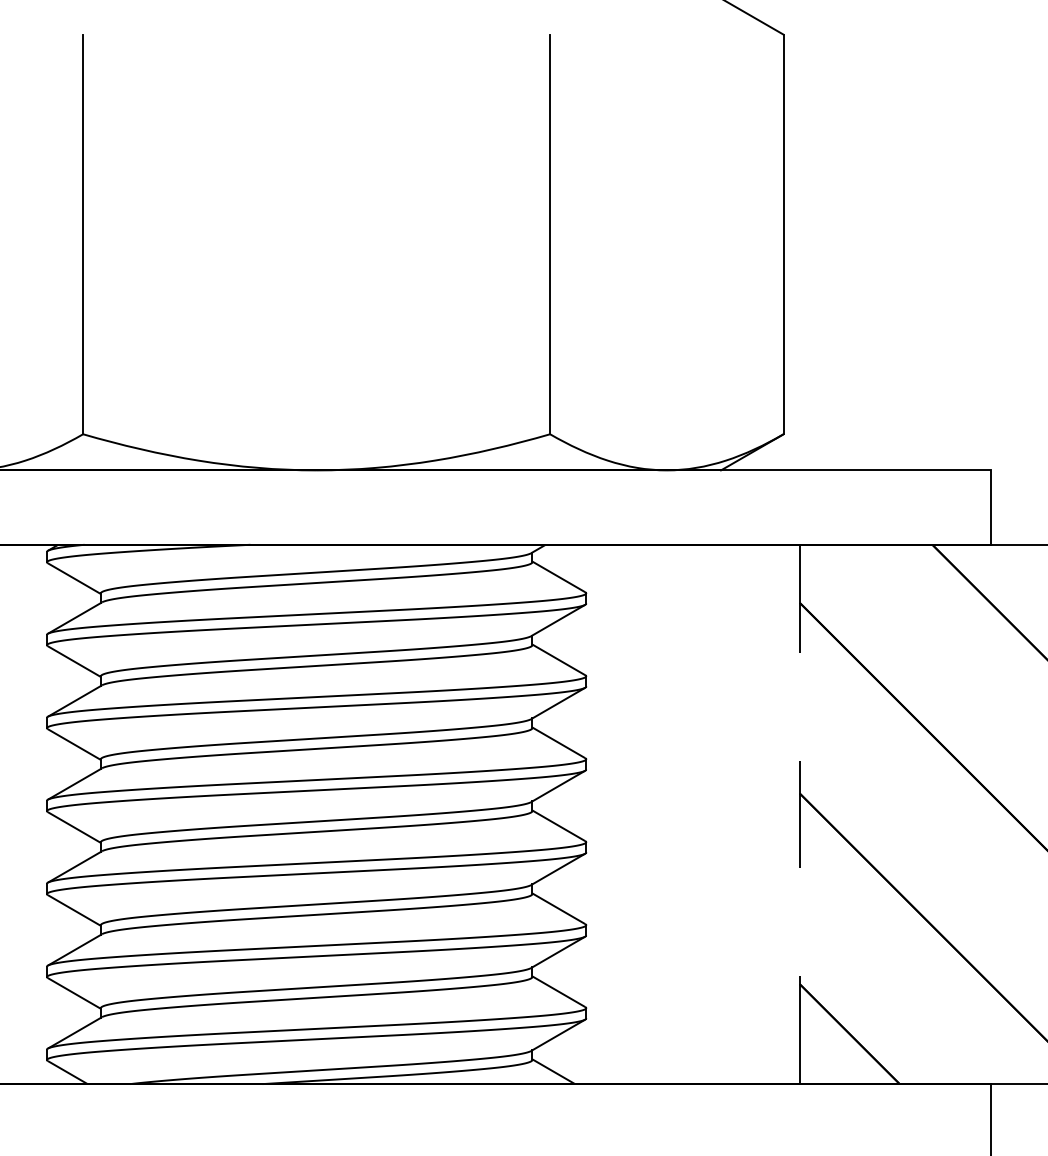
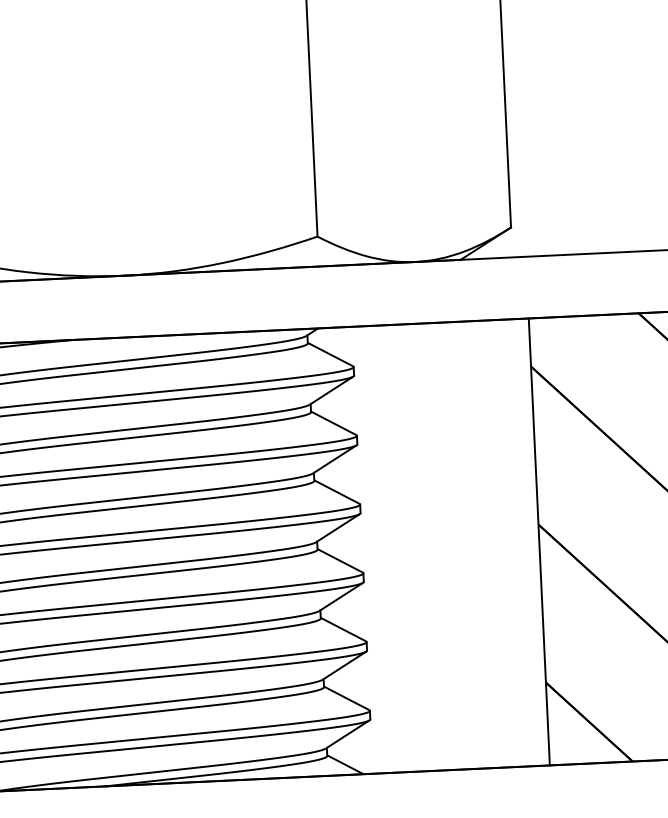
line: (799, 814) -> (539, 541), dashed -> solid

